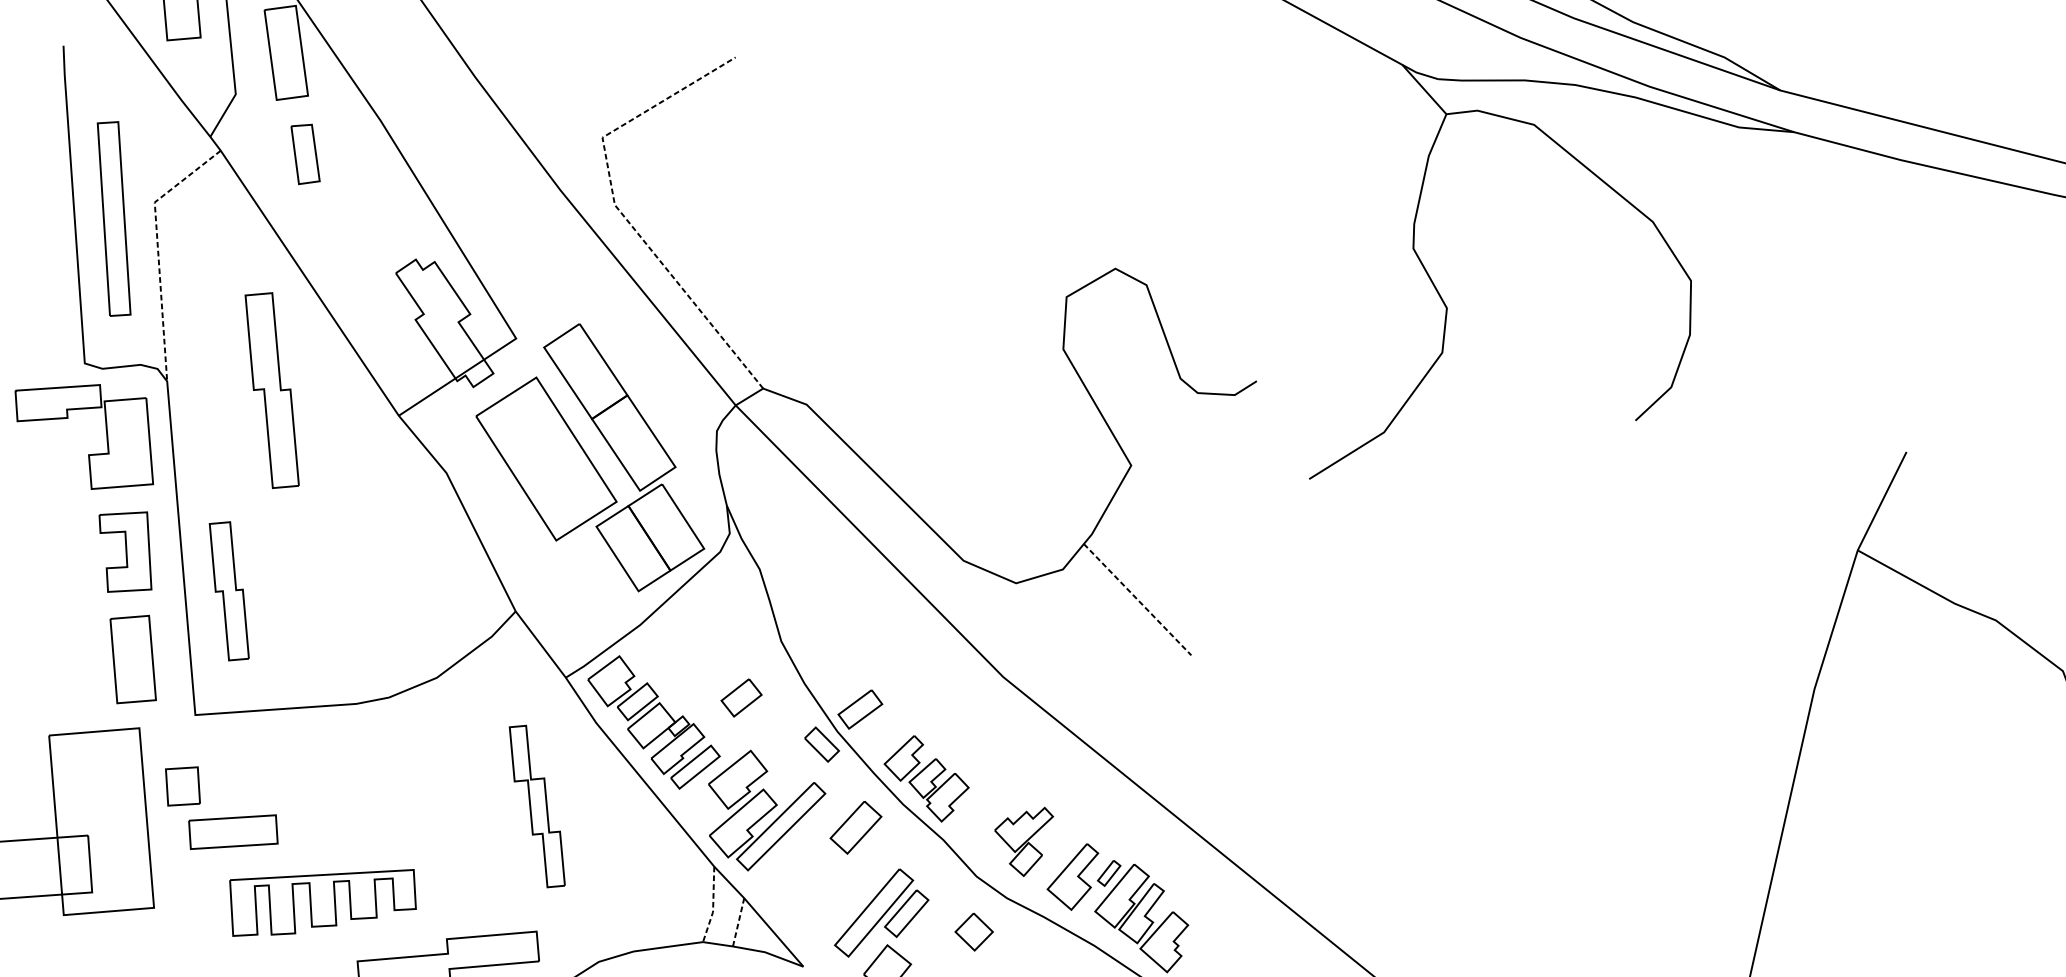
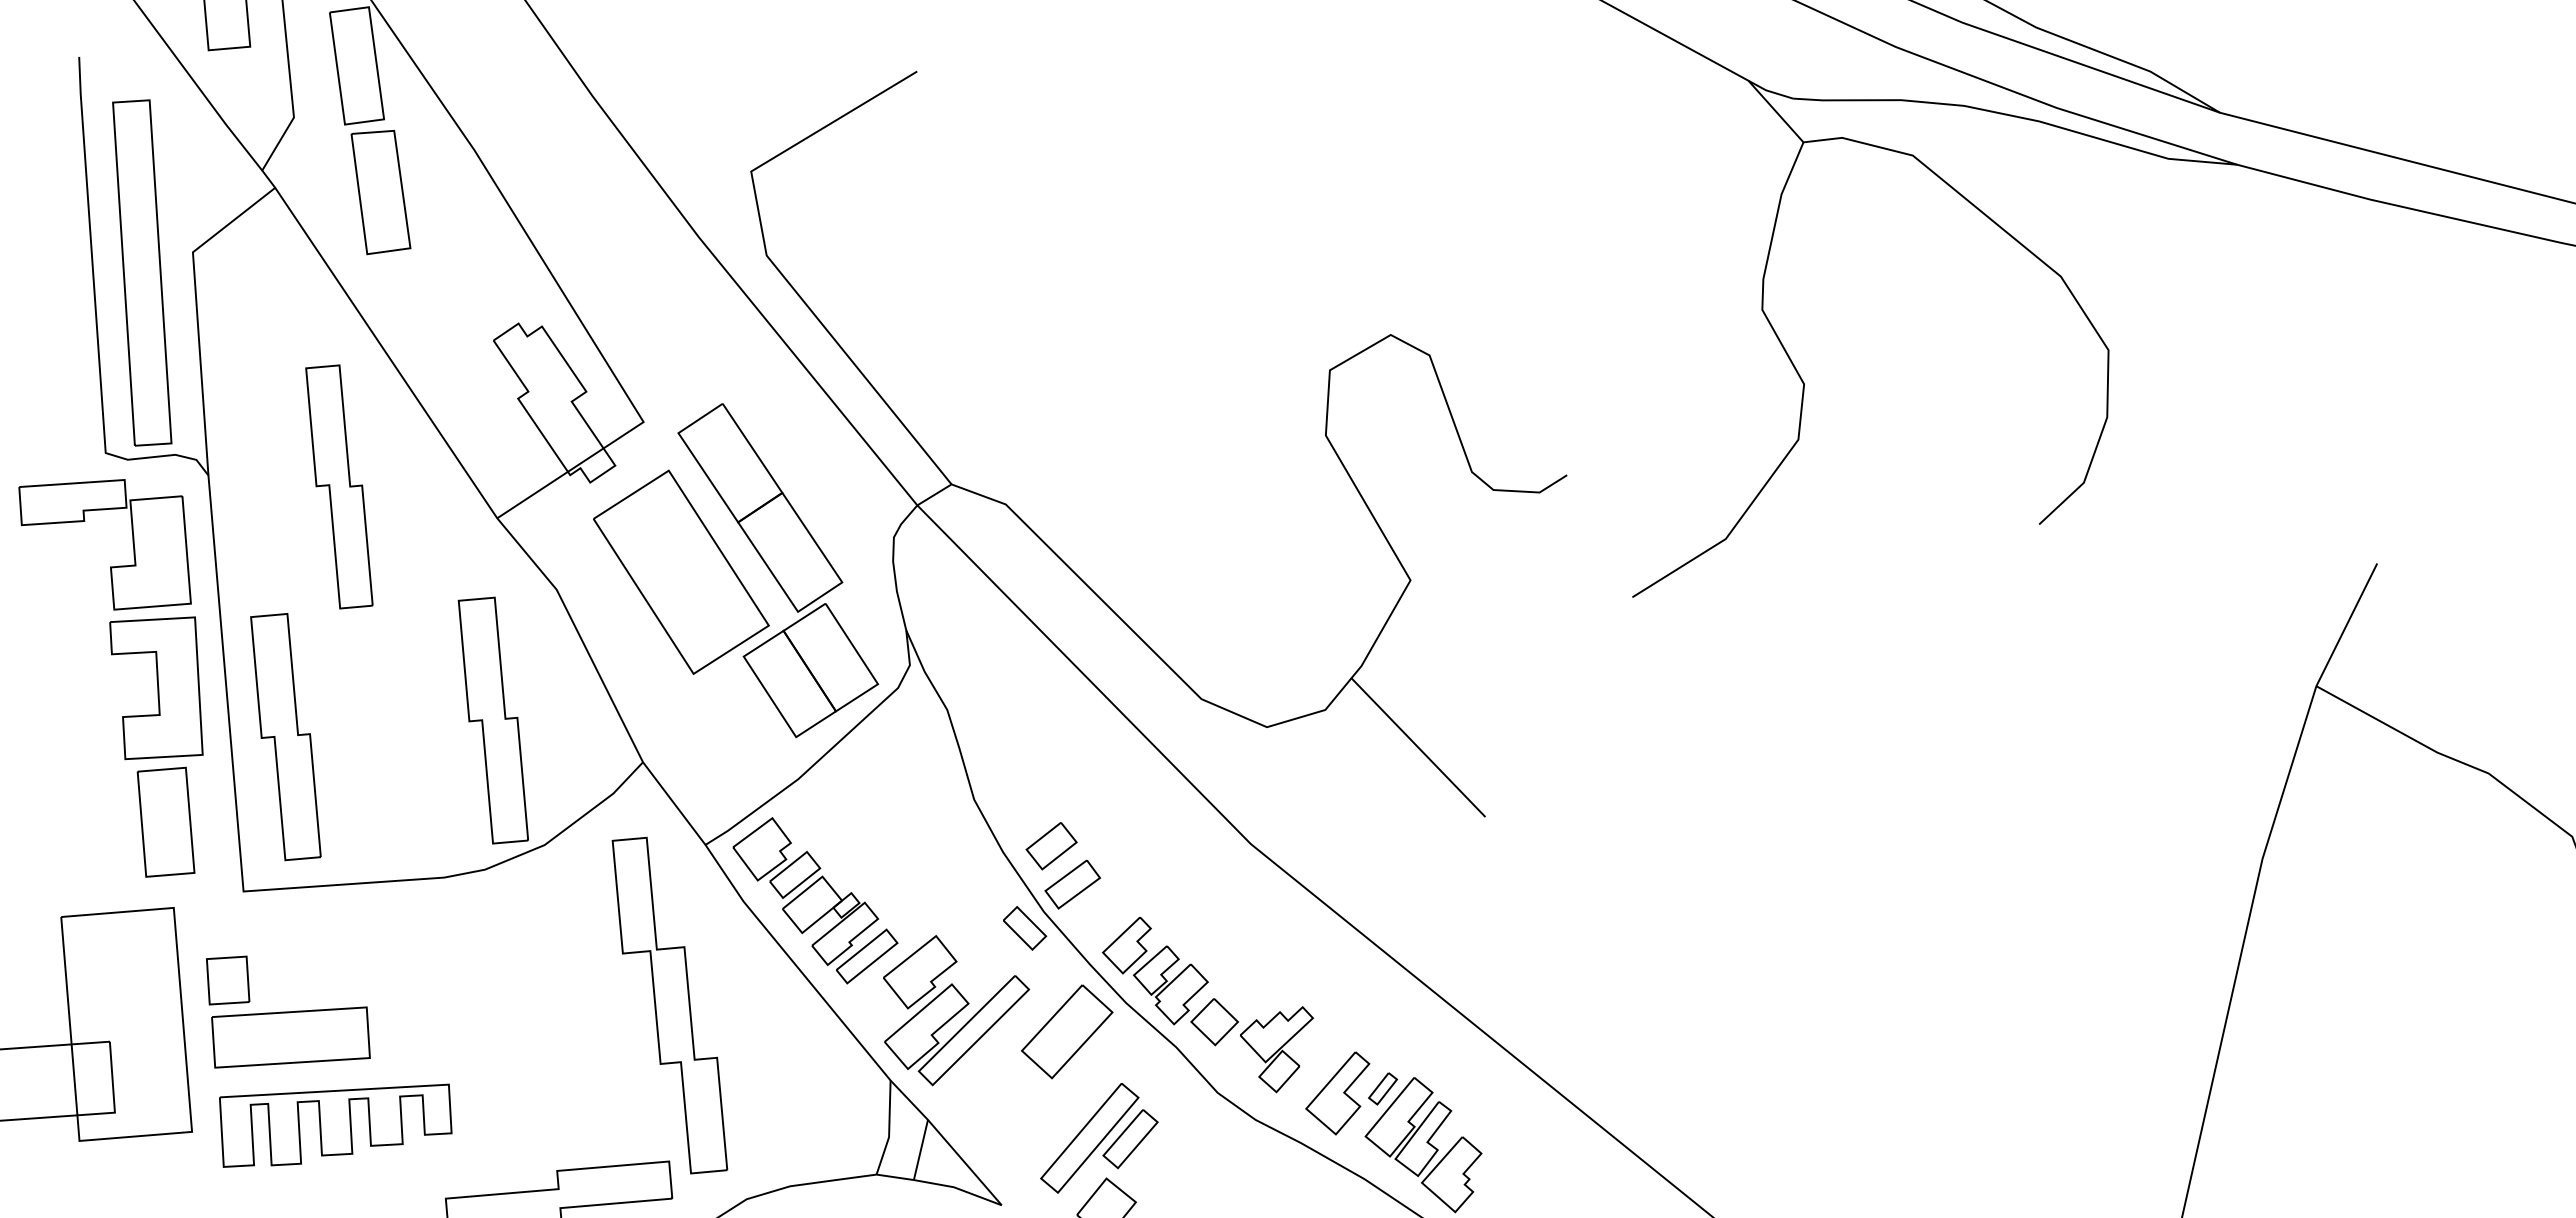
part: (305, 154) -> (380, 192), size x1.67
line: (617, 209) -> (770, 260), dashed -> solid
part: (114, 218) -> (142, 272), size x1.43
line: (158, 249) -> (197, 311), dashed -> solid
part: (125, 552) -> (156, 688), size x1.43
part: (395, 577) -> (492, 720), added
part: (228, 591) -> (285, 737), size x1.43
line: (1137, 600) -> (1418, 748), dashed -> solid
part: (741, 698) -> (1051, 846), moved
part: (536, 806) -> (669, 1005), size x1.67
part: (856, 827) -> (1067, 1031), size x1.43
part: (233, 832) -> (290, 1037), size x1.43
part: (322, 902) -> (335, 1125), moved
line: (713, 905) -> (889, 1129), dashed -> solid
line: (738, 921) -> (920, 1149), dashed -> solid
part: (974, 932) -> (1214, 1022), moved

